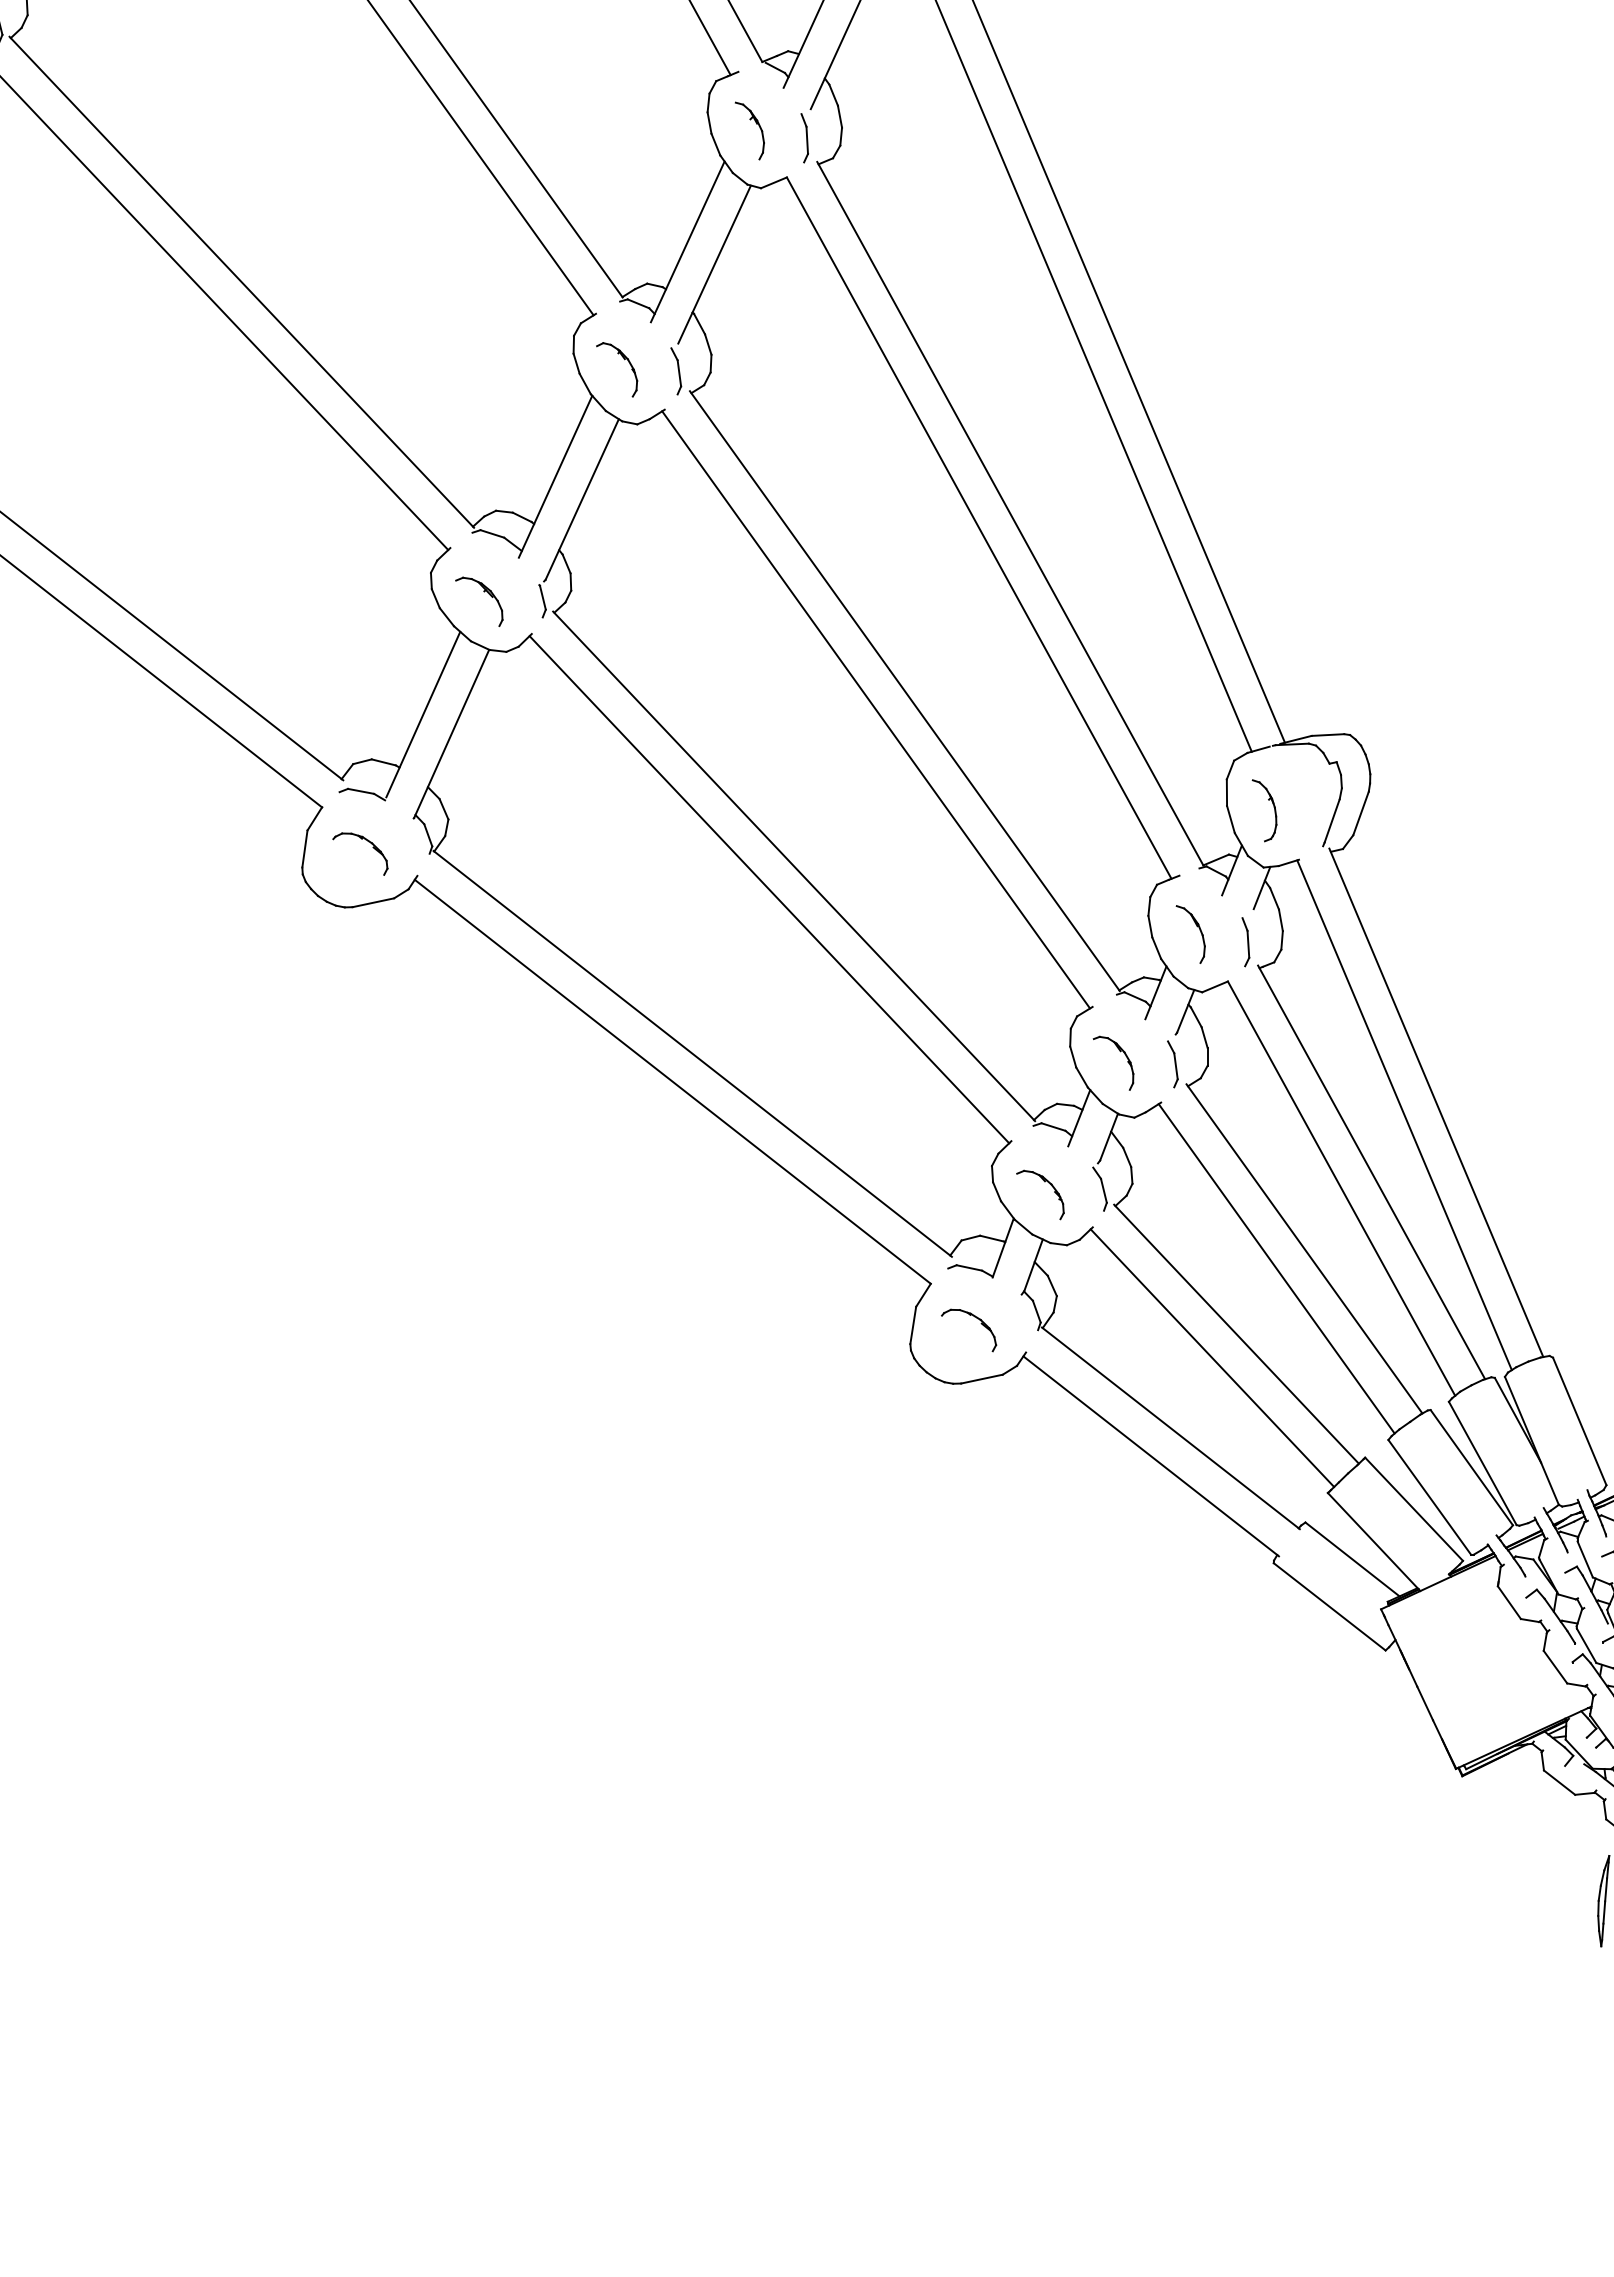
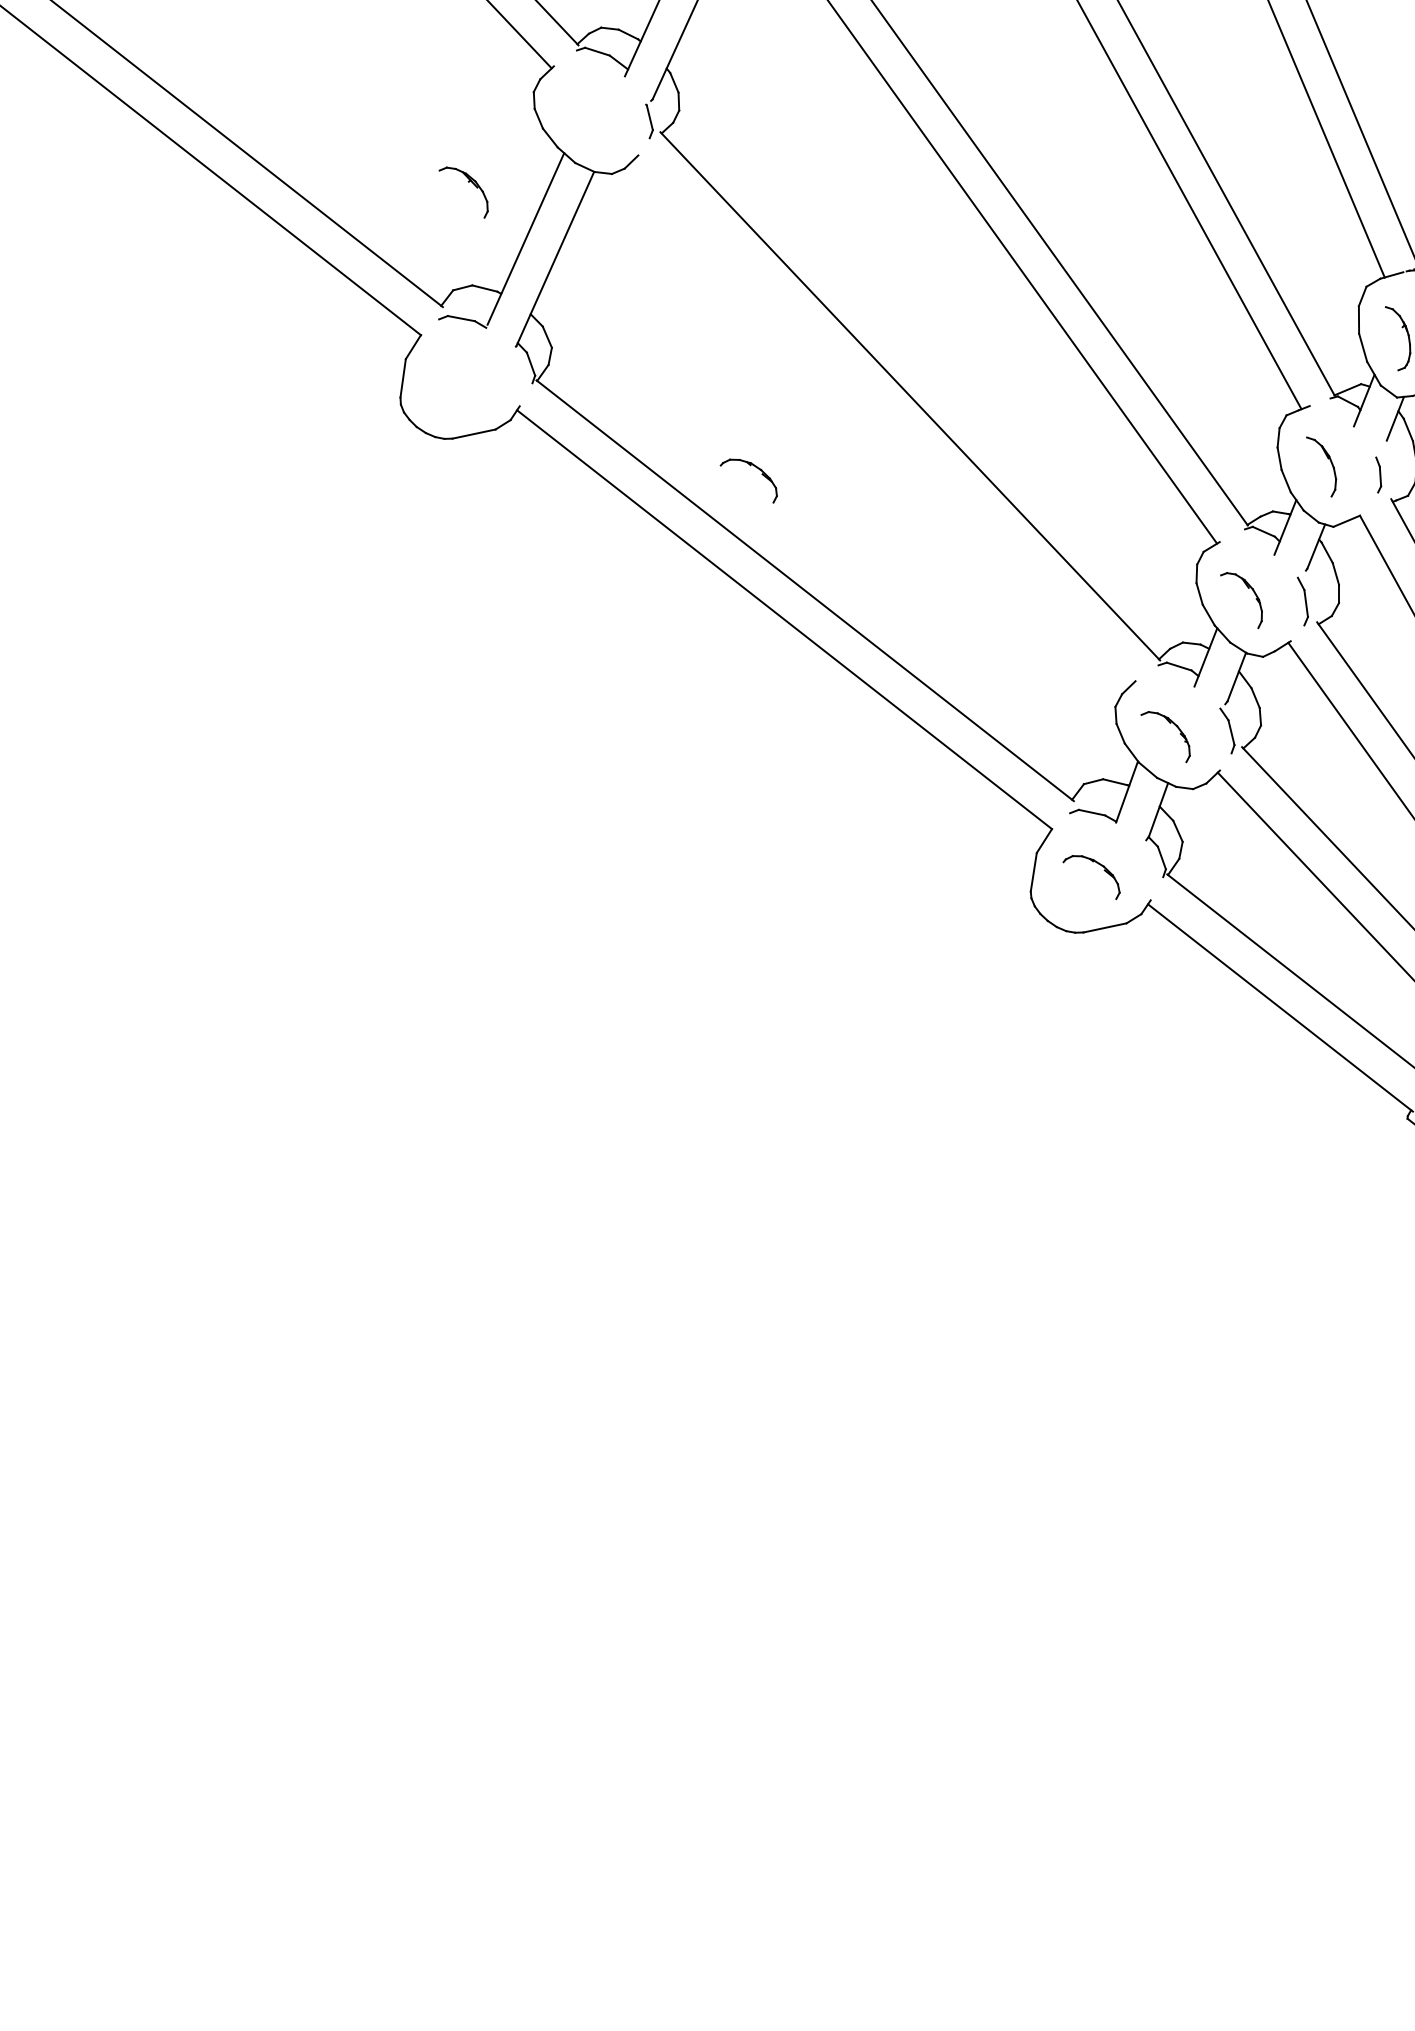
part: (484, 592) -> (469, 182), moved
part: (372, 847) -> (761, 474), moved
line: (769, 889) -> (884, 420), removed
part: (1245, 942) -> (1378, 475), size x0.7

